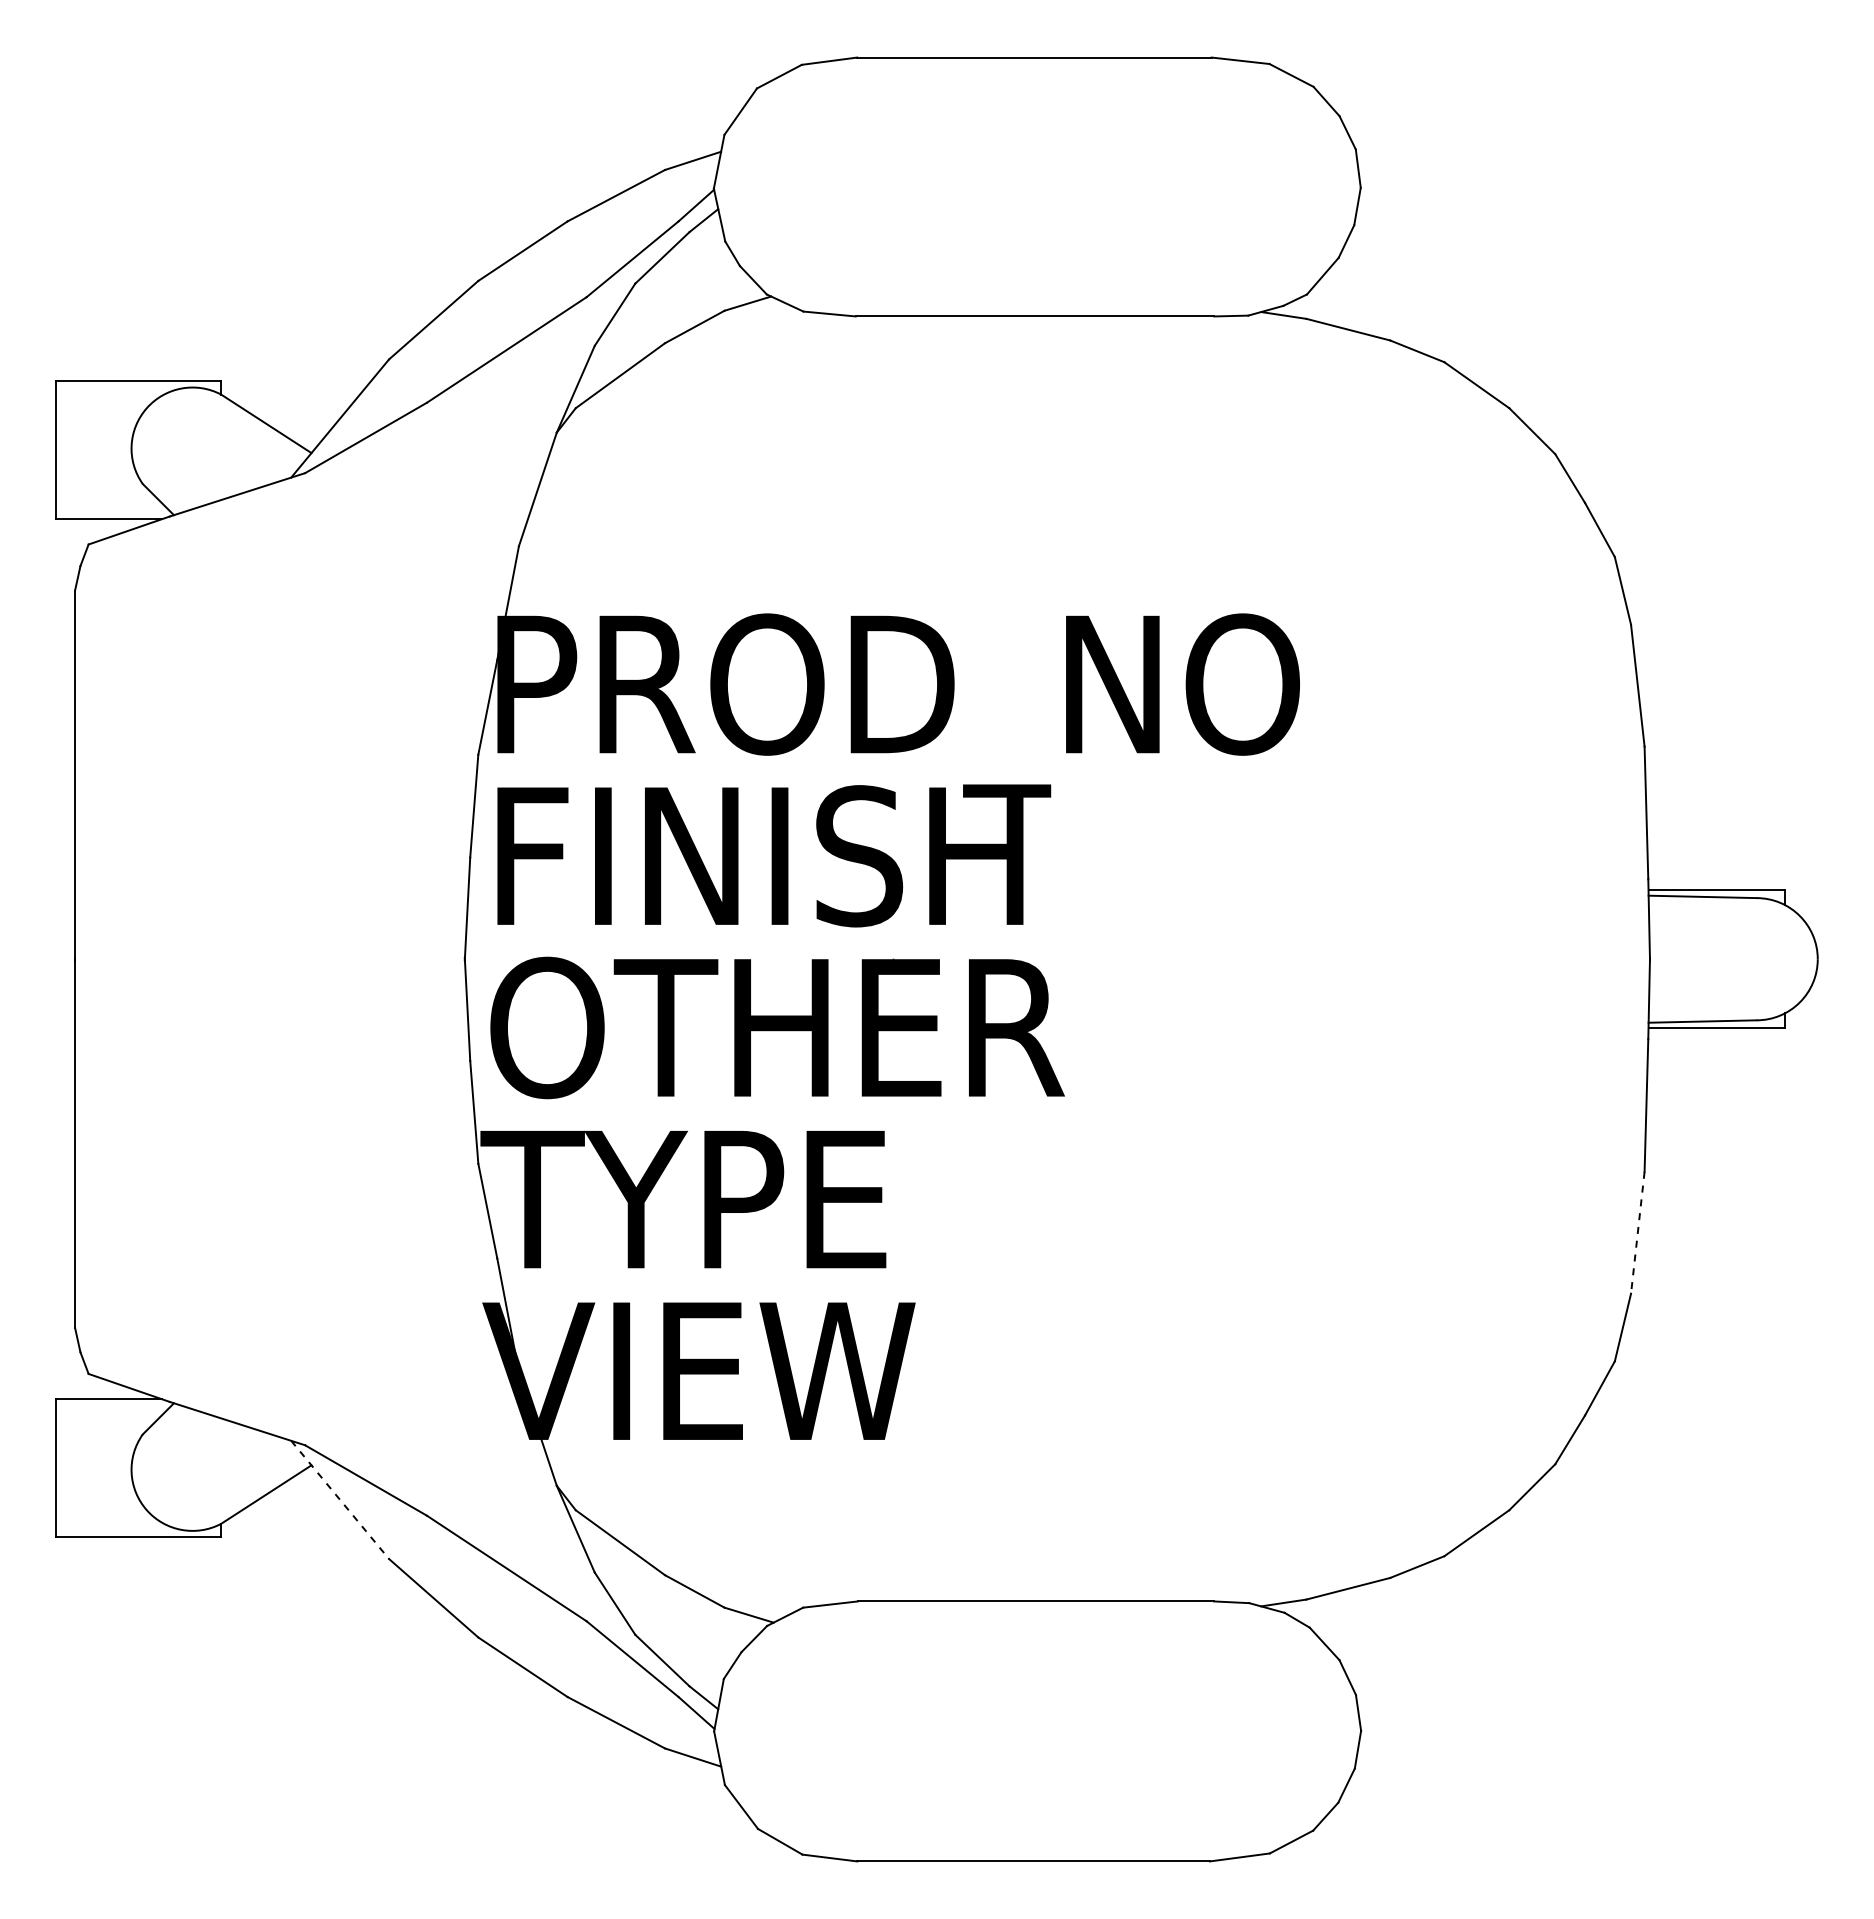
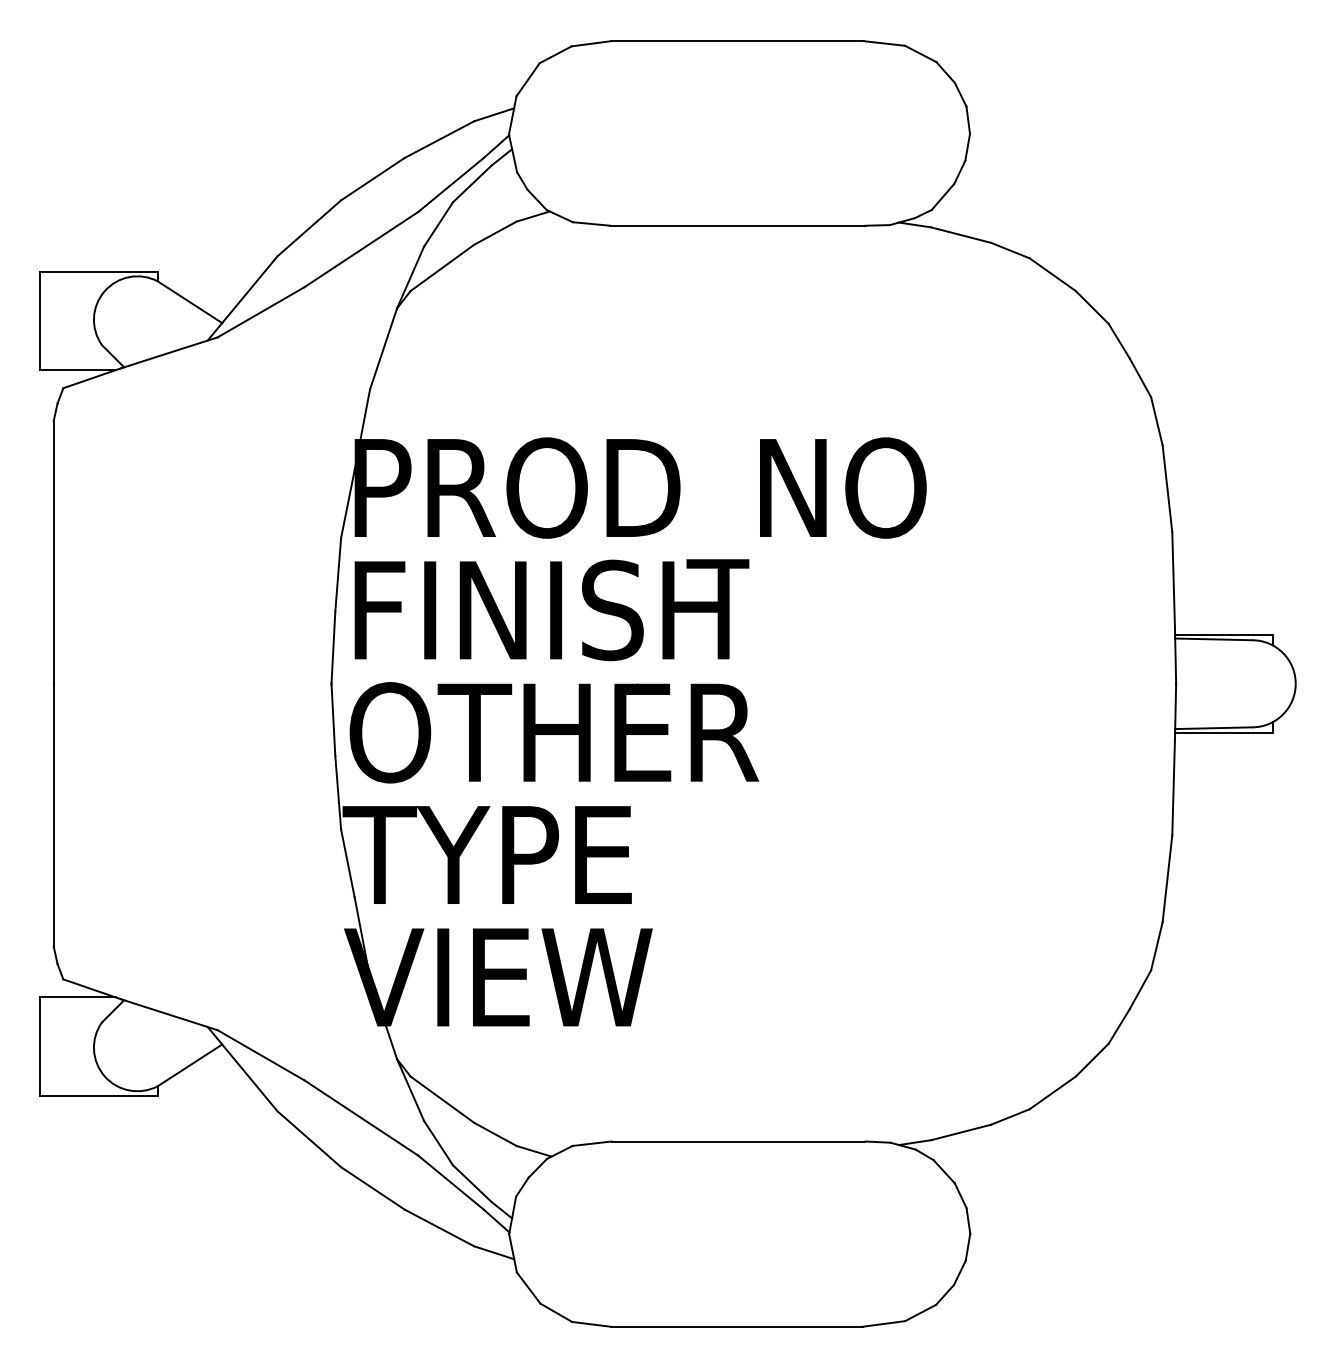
line: (1637, 1233) -> (1167, 879), dashed -> solid
line: (340, 1499) -> (242, 1068), dashed -> solid

